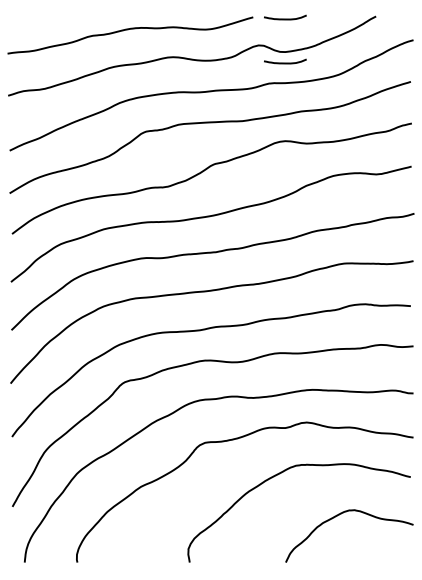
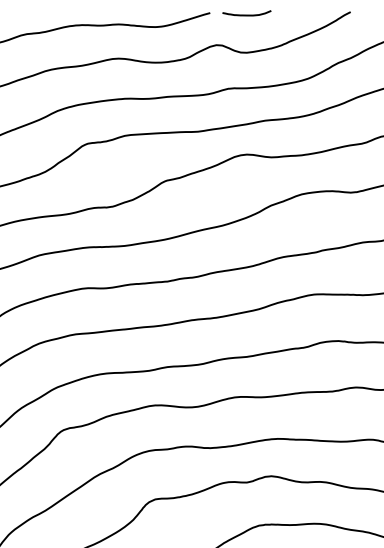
curve: (285, 62) -> (247, 64), removed

